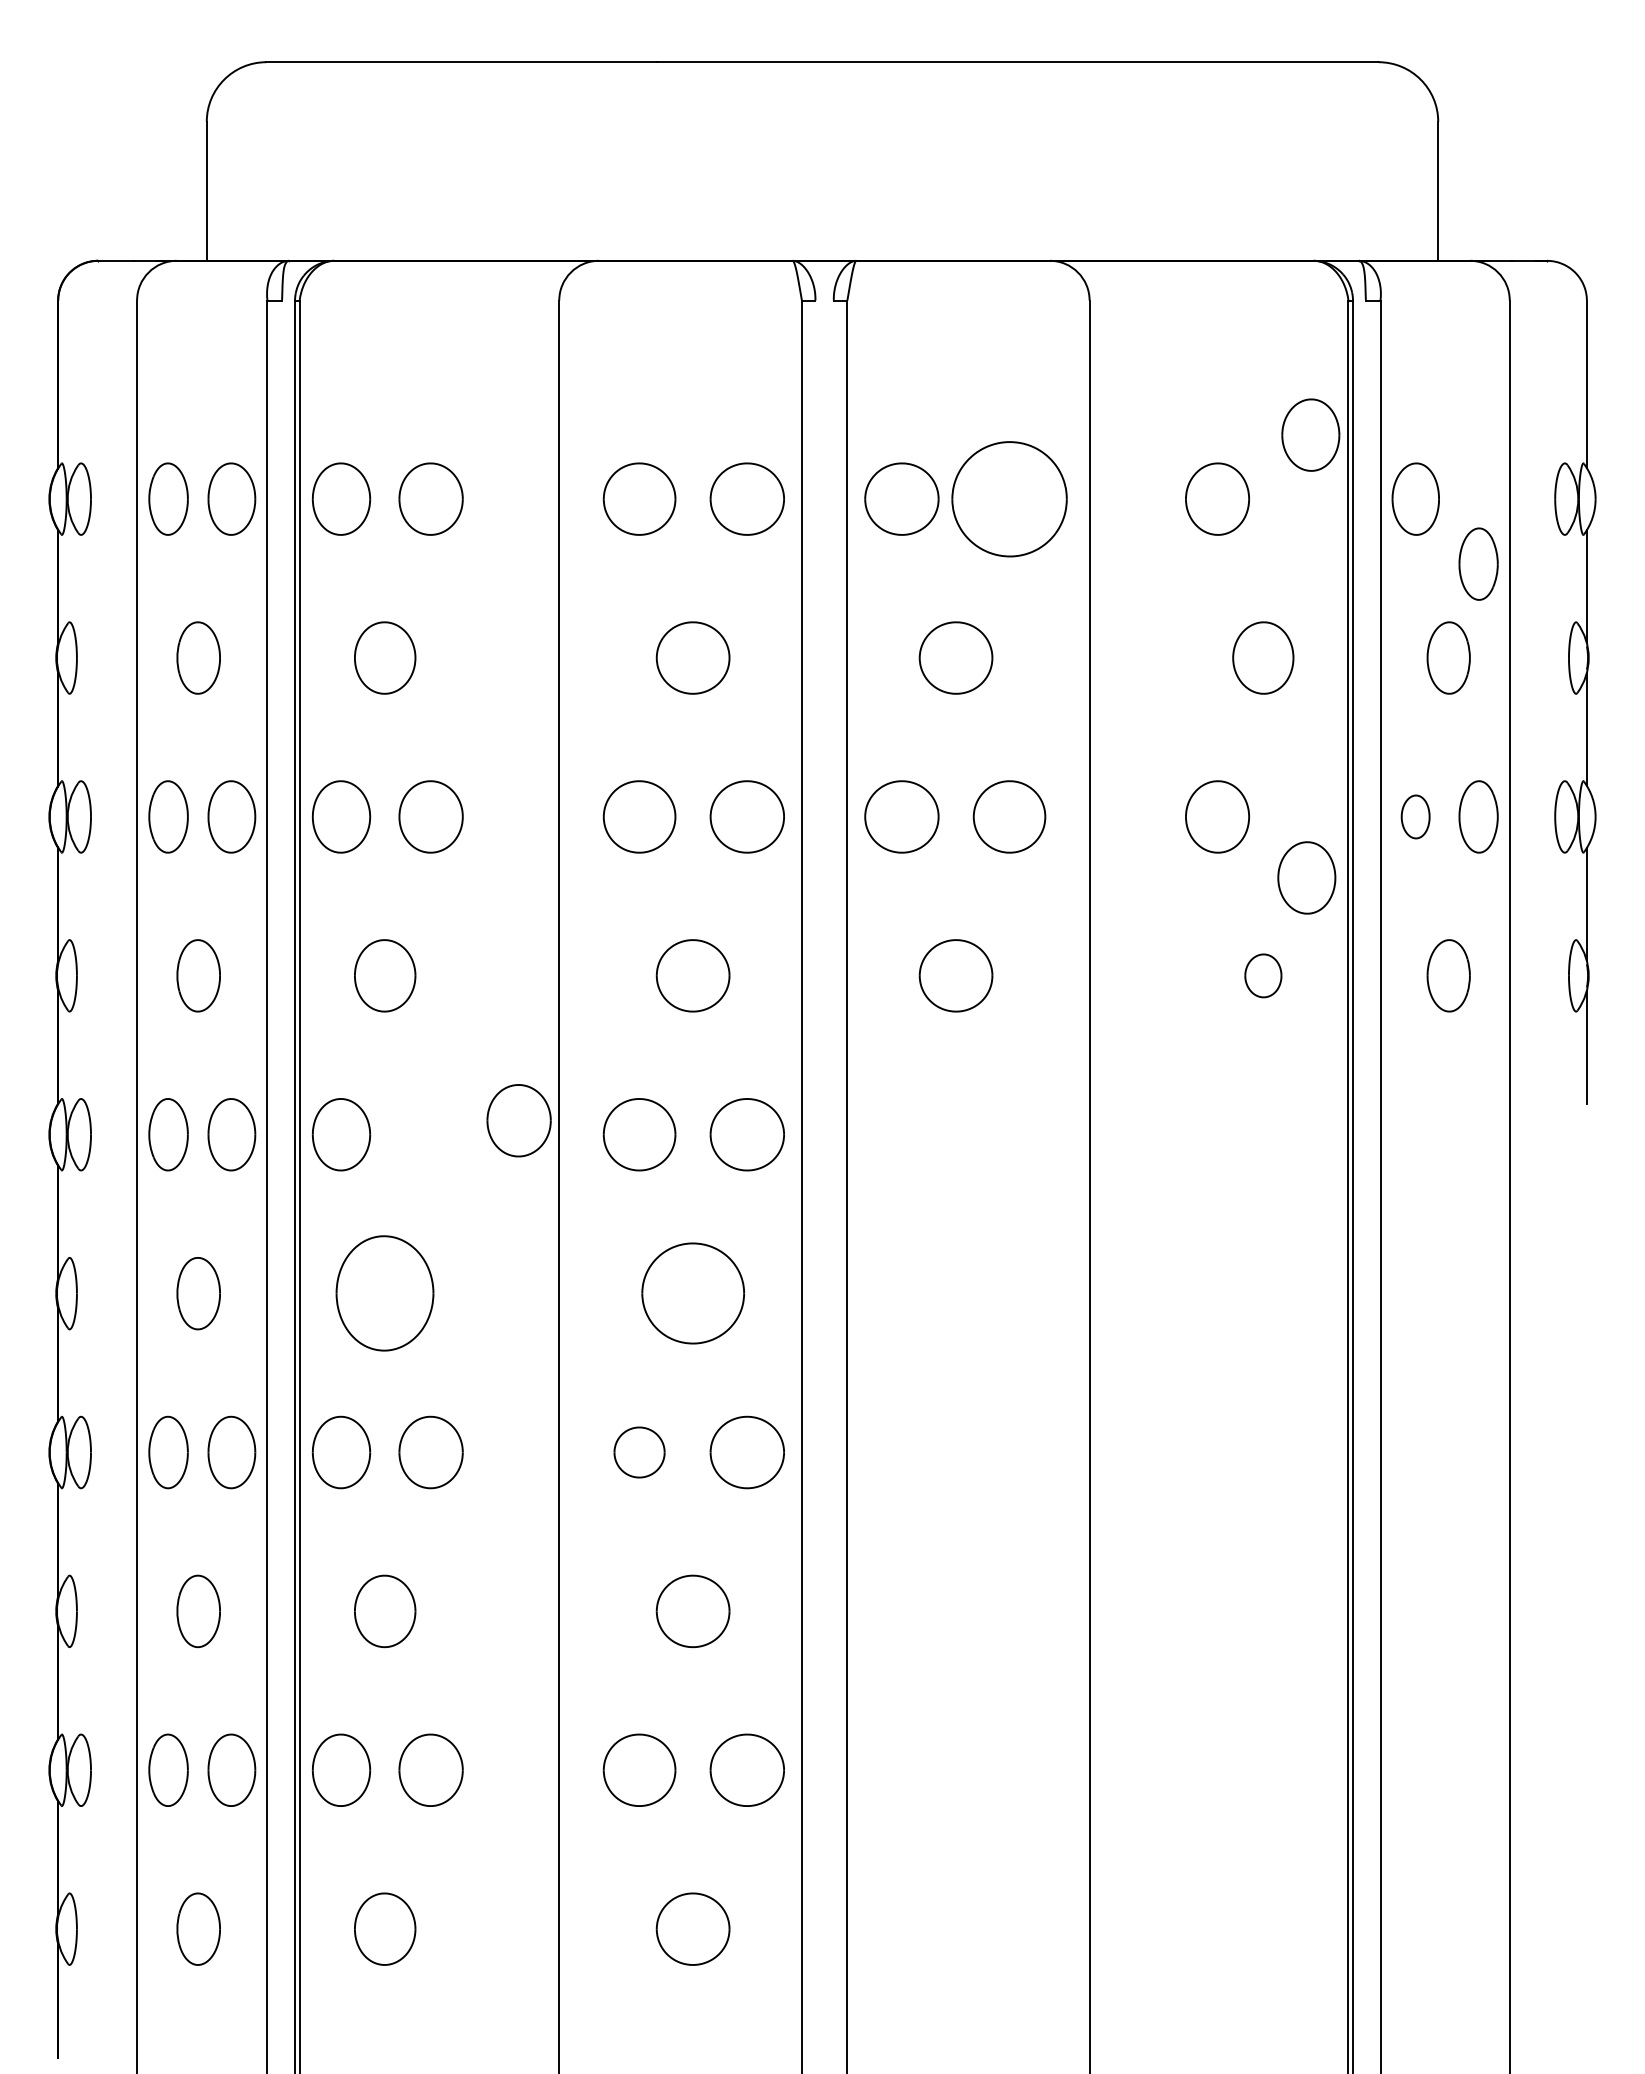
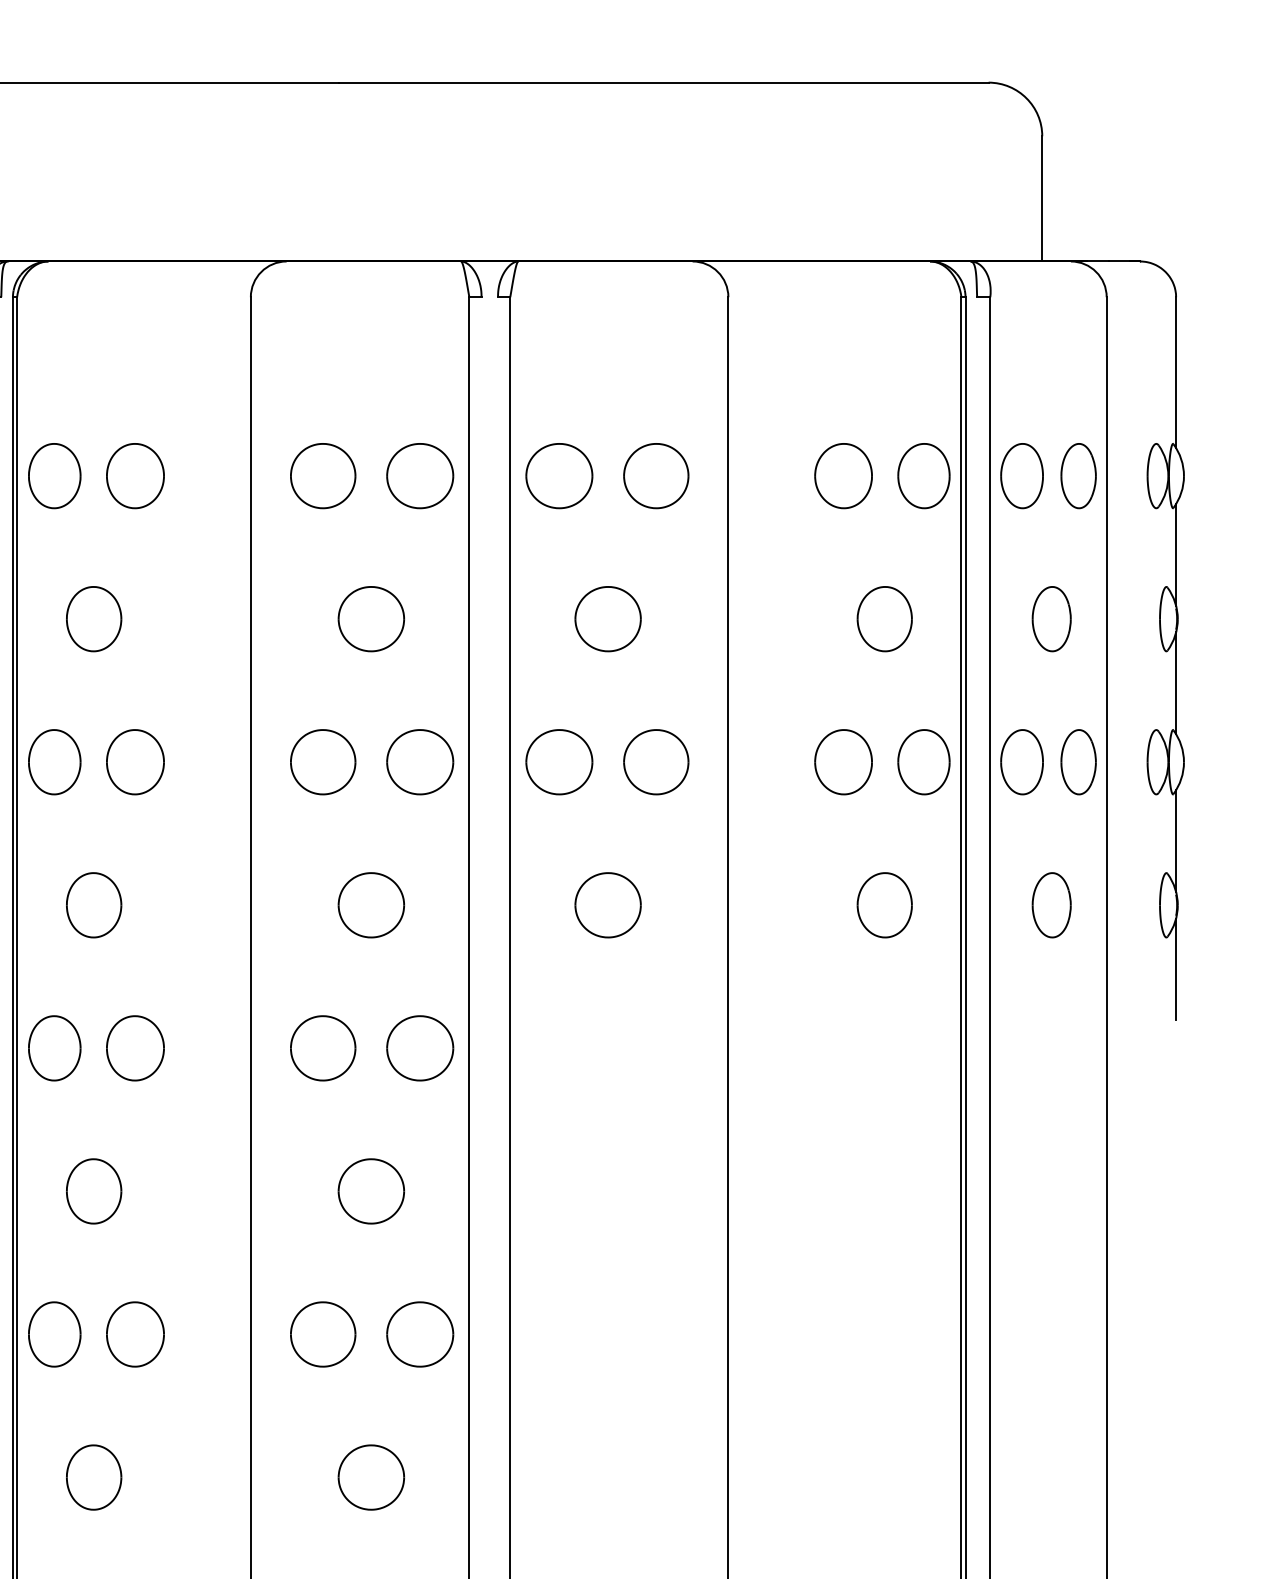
part: (1310, 434) -> (923, 475), moved
part: (1009, 498) -> (656, 475), size x0.62
part: (1478, 563) -> (1078, 475), moved
part: (1415, 816) -> (1021, 761), size x1.67
part: (1306, 877) -> (923, 761), moved
part: (1263, 975) -> (884, 904), size x1.67
part: (518, 1120) -> (134, 1048), moved
part: (385, 1293) -> (94, 1191), size x0.62
part: (692, 1293) -> (370, 1191), size x0.71
part: (639, 1452) -> (323, 1334), size x1.43

